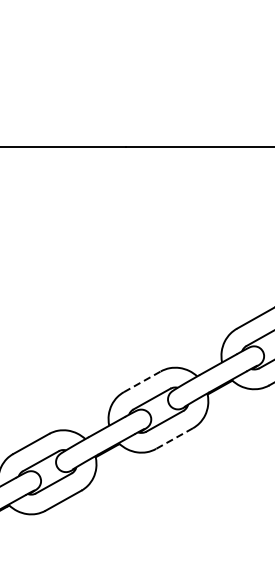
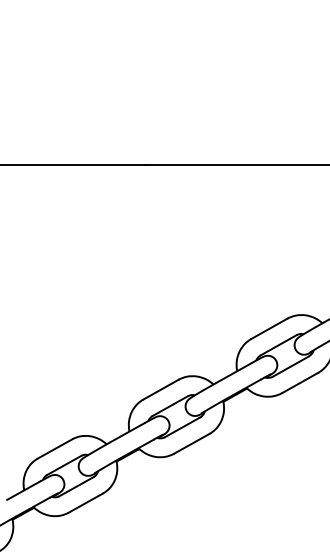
line: (142, 381) -> (161, 389), dashed -> solid
line: (174, 439) -> (191, 444), dashed -> solid

